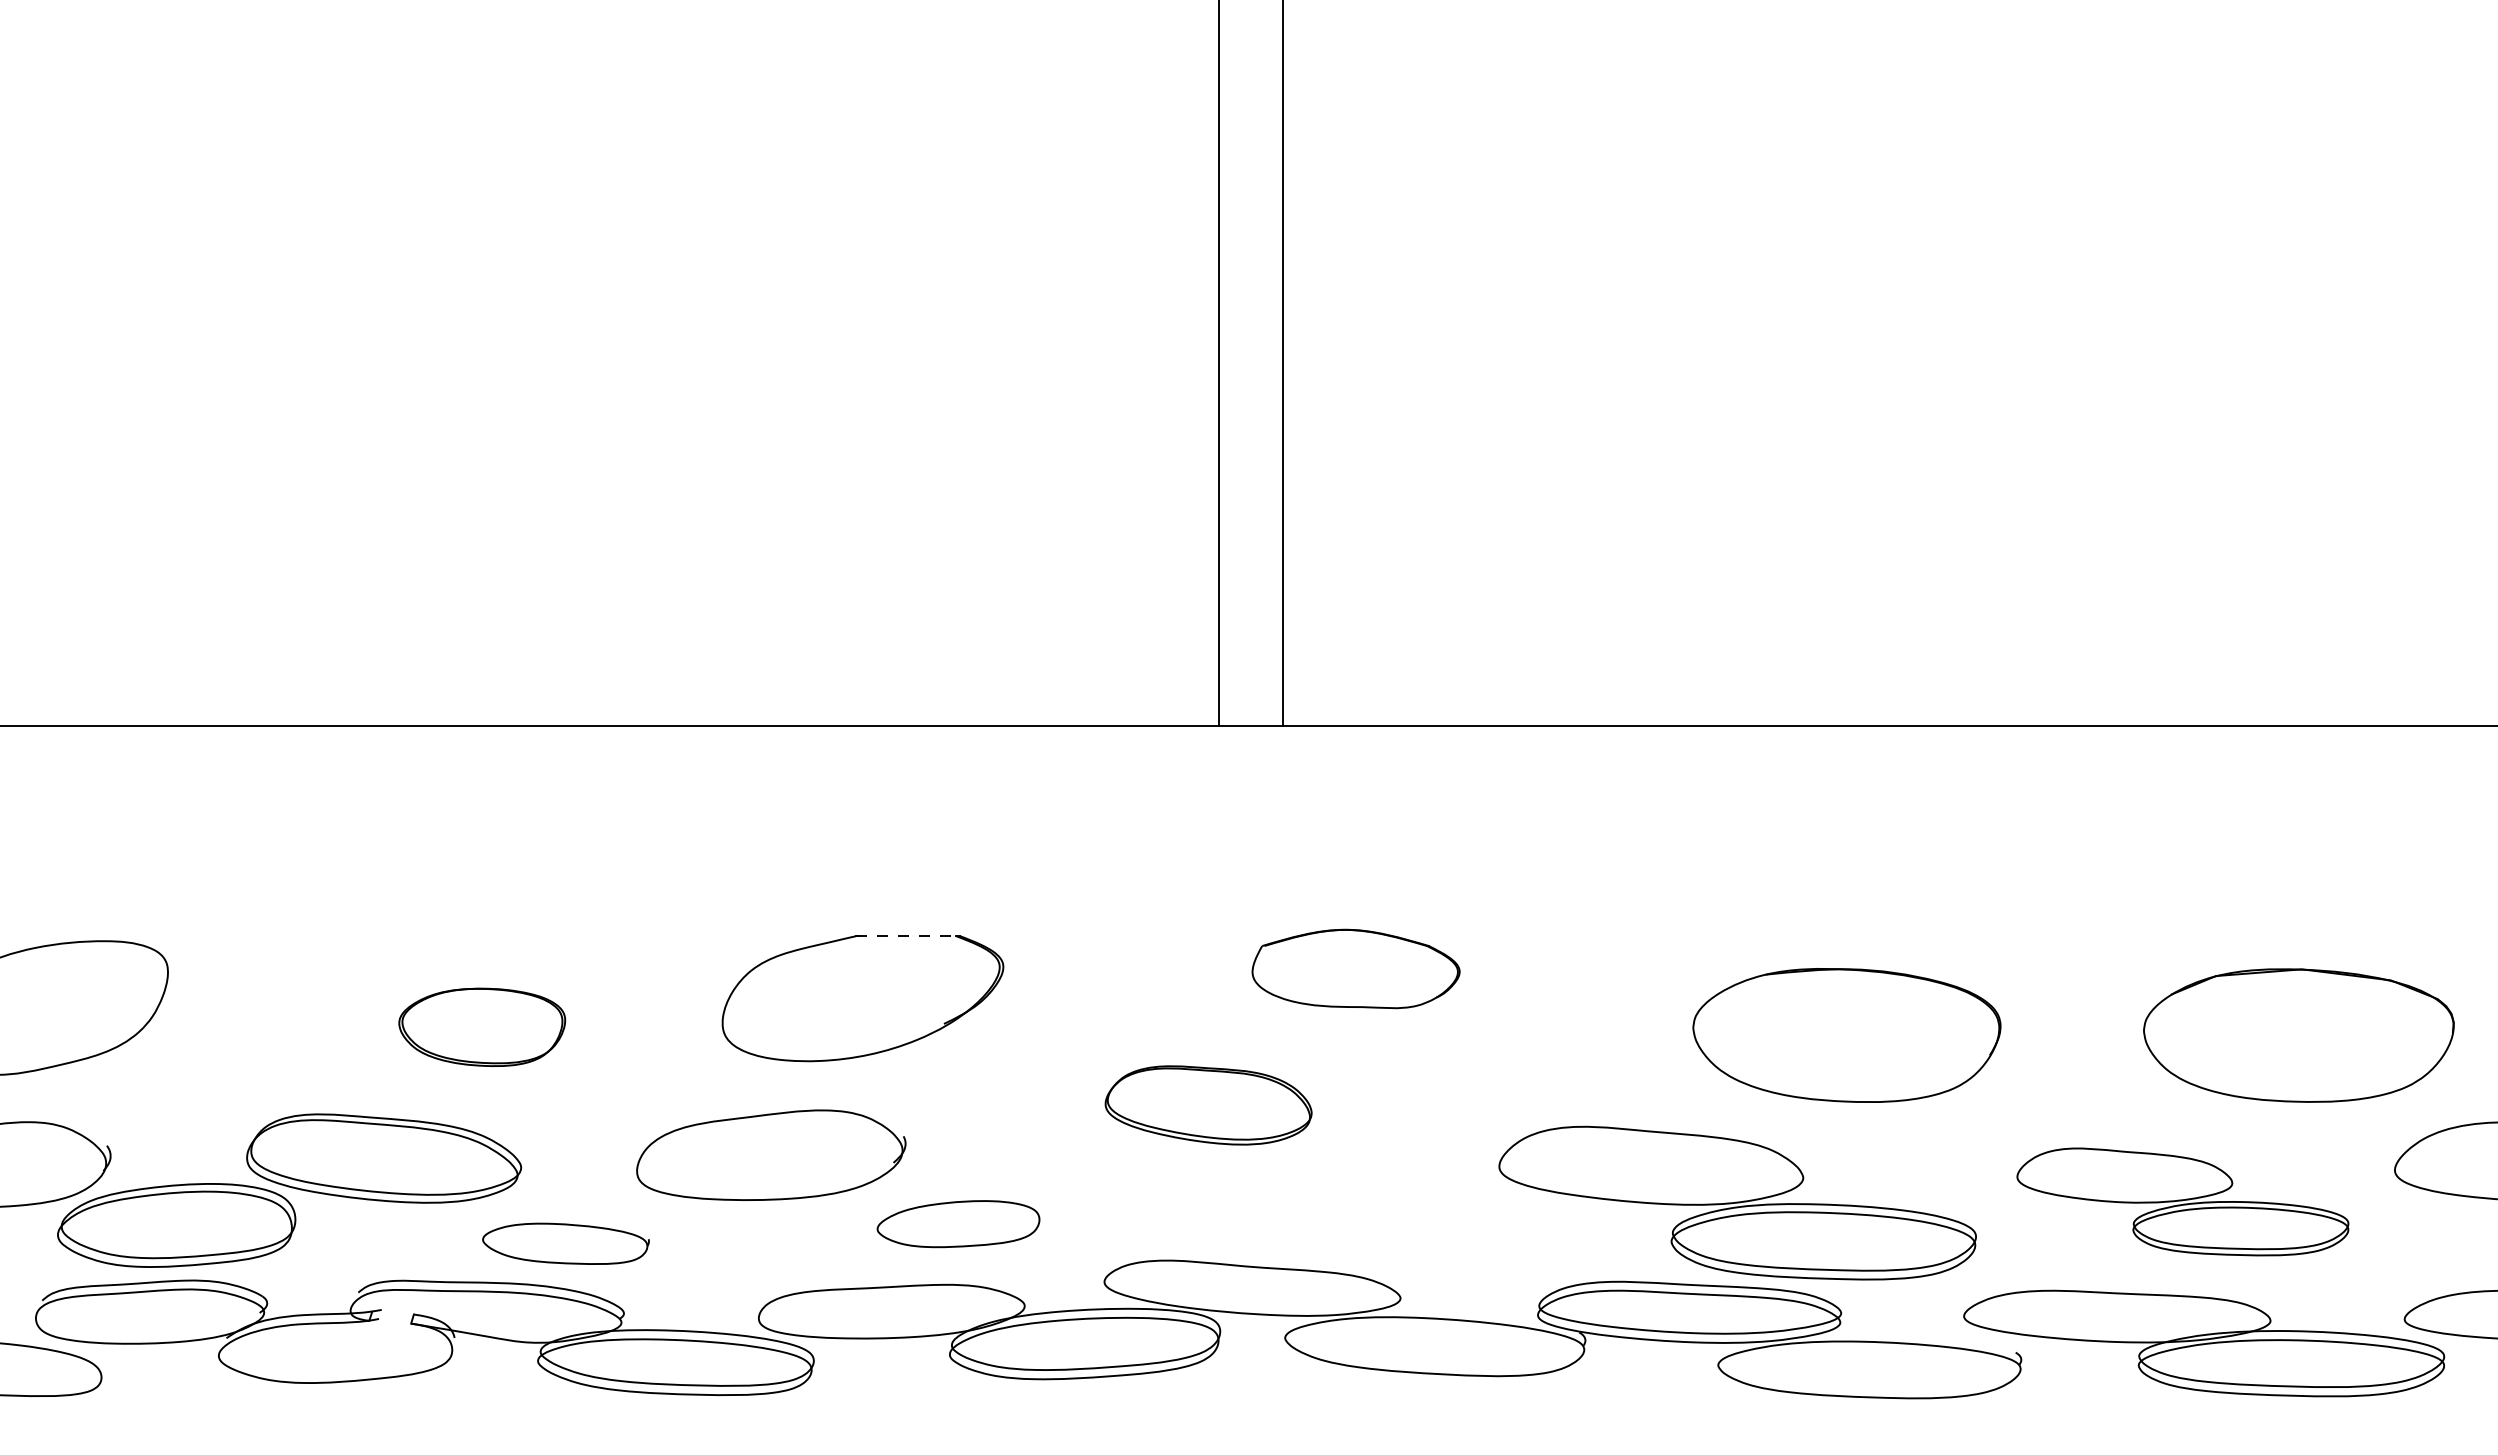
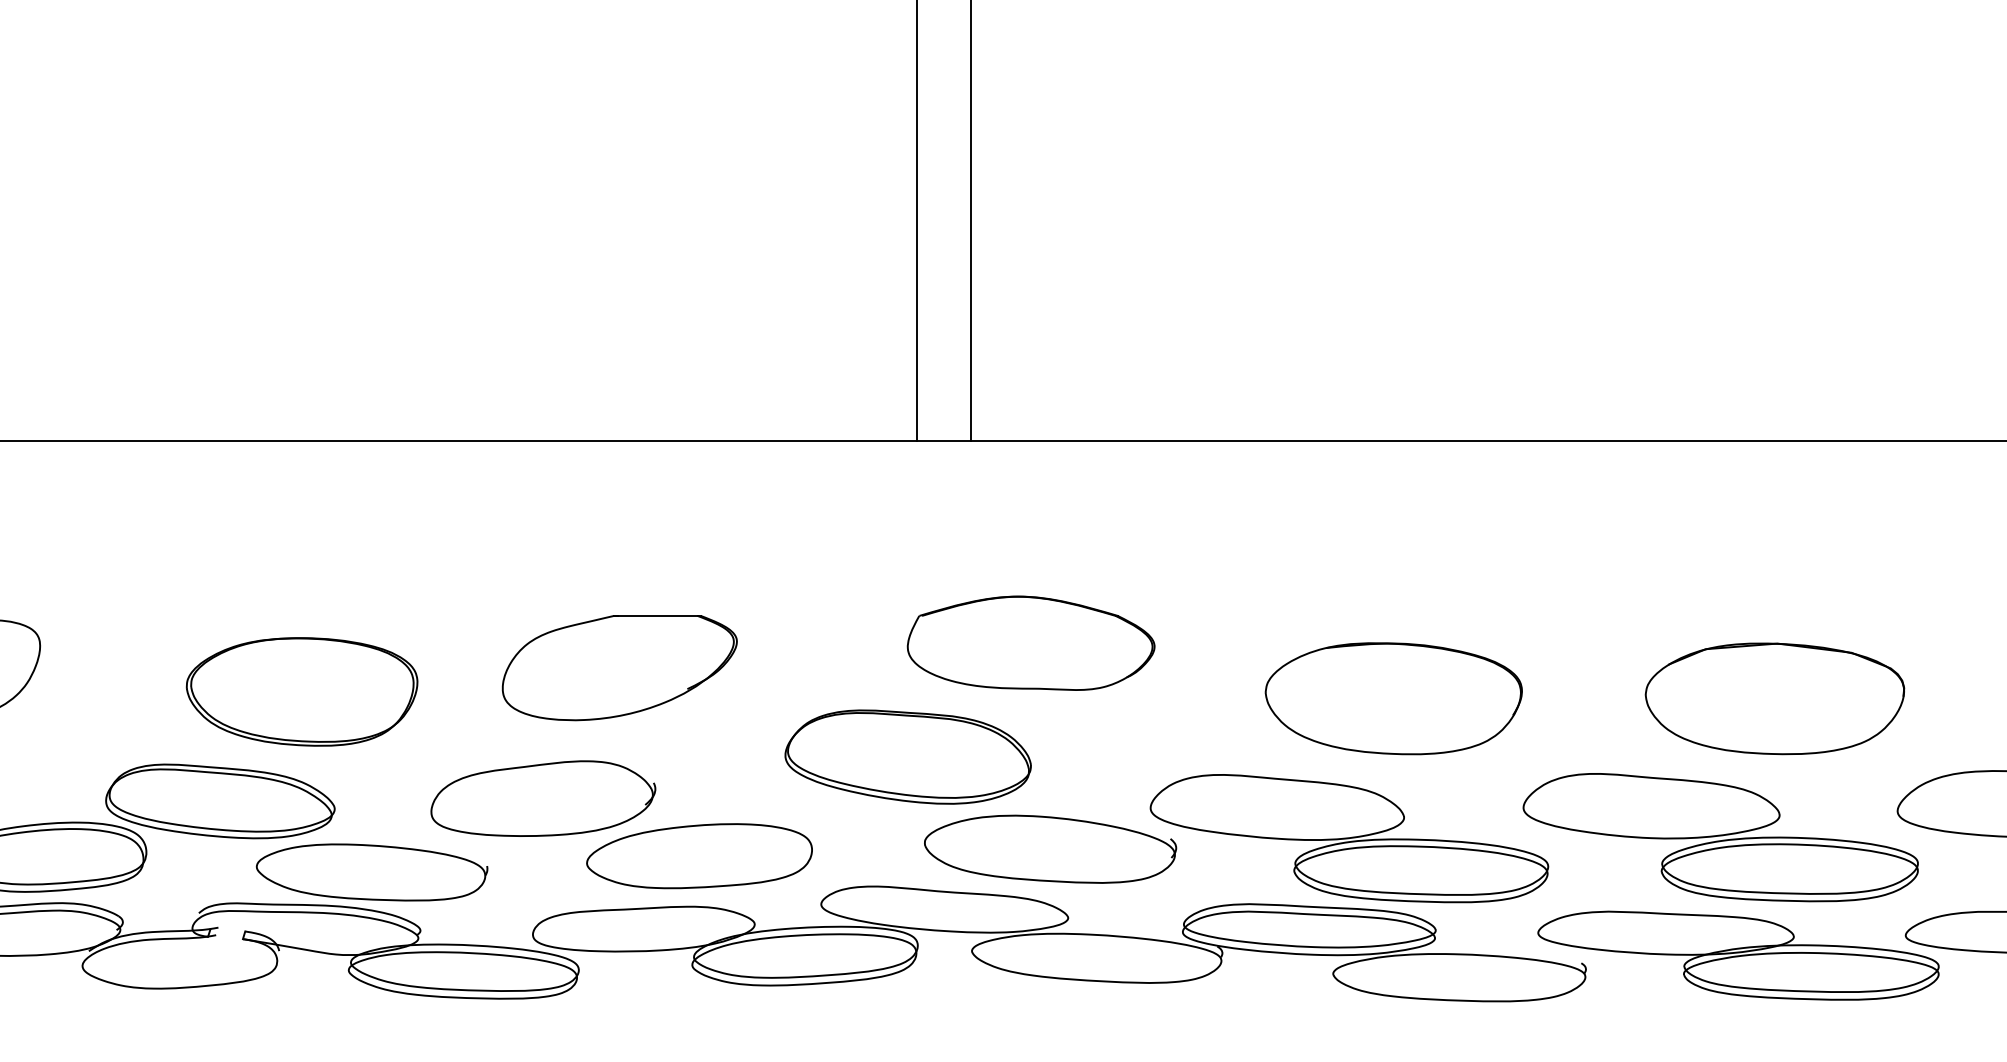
line: (906, 936) -> (656, 616), dashed -> solid
part: (1355, 968) -> (1030, 642), size x1.43
part: (482, 1027) -> (302, 692), size x1.67
part: (1846, 1035) -> (1393, 698), moved
part: (2298, 1035) -> (1774, 698), moved
part: (1208, 1105) -> (908, 757), size x1.43
part: (2182, 1201) -> (1720, 837), size x1.43
part: (1378, 1215) -> (1049, 848), added
part: (958, 1223) -> (699, 855), size x1.67
part: (565, 1243) -> (371, 872), size x1.67

